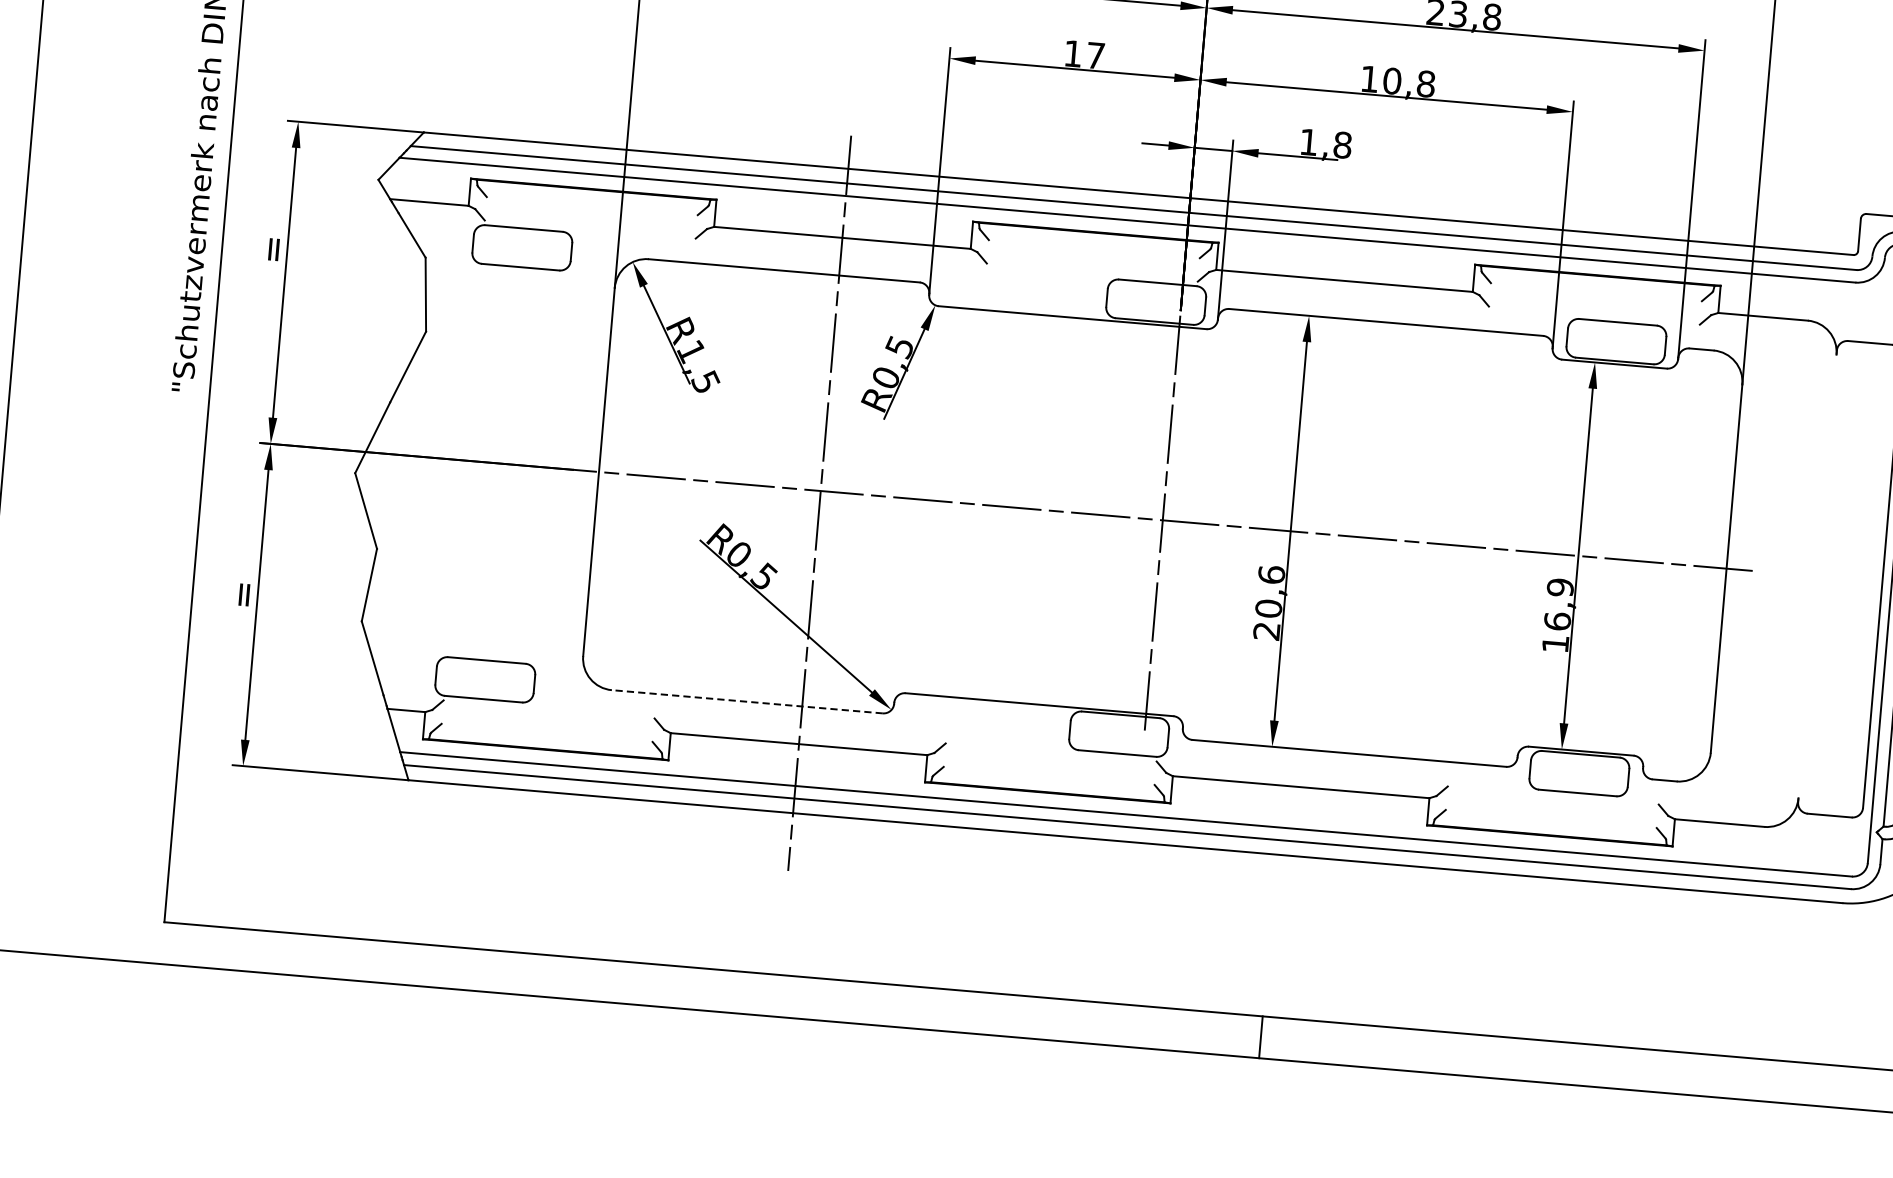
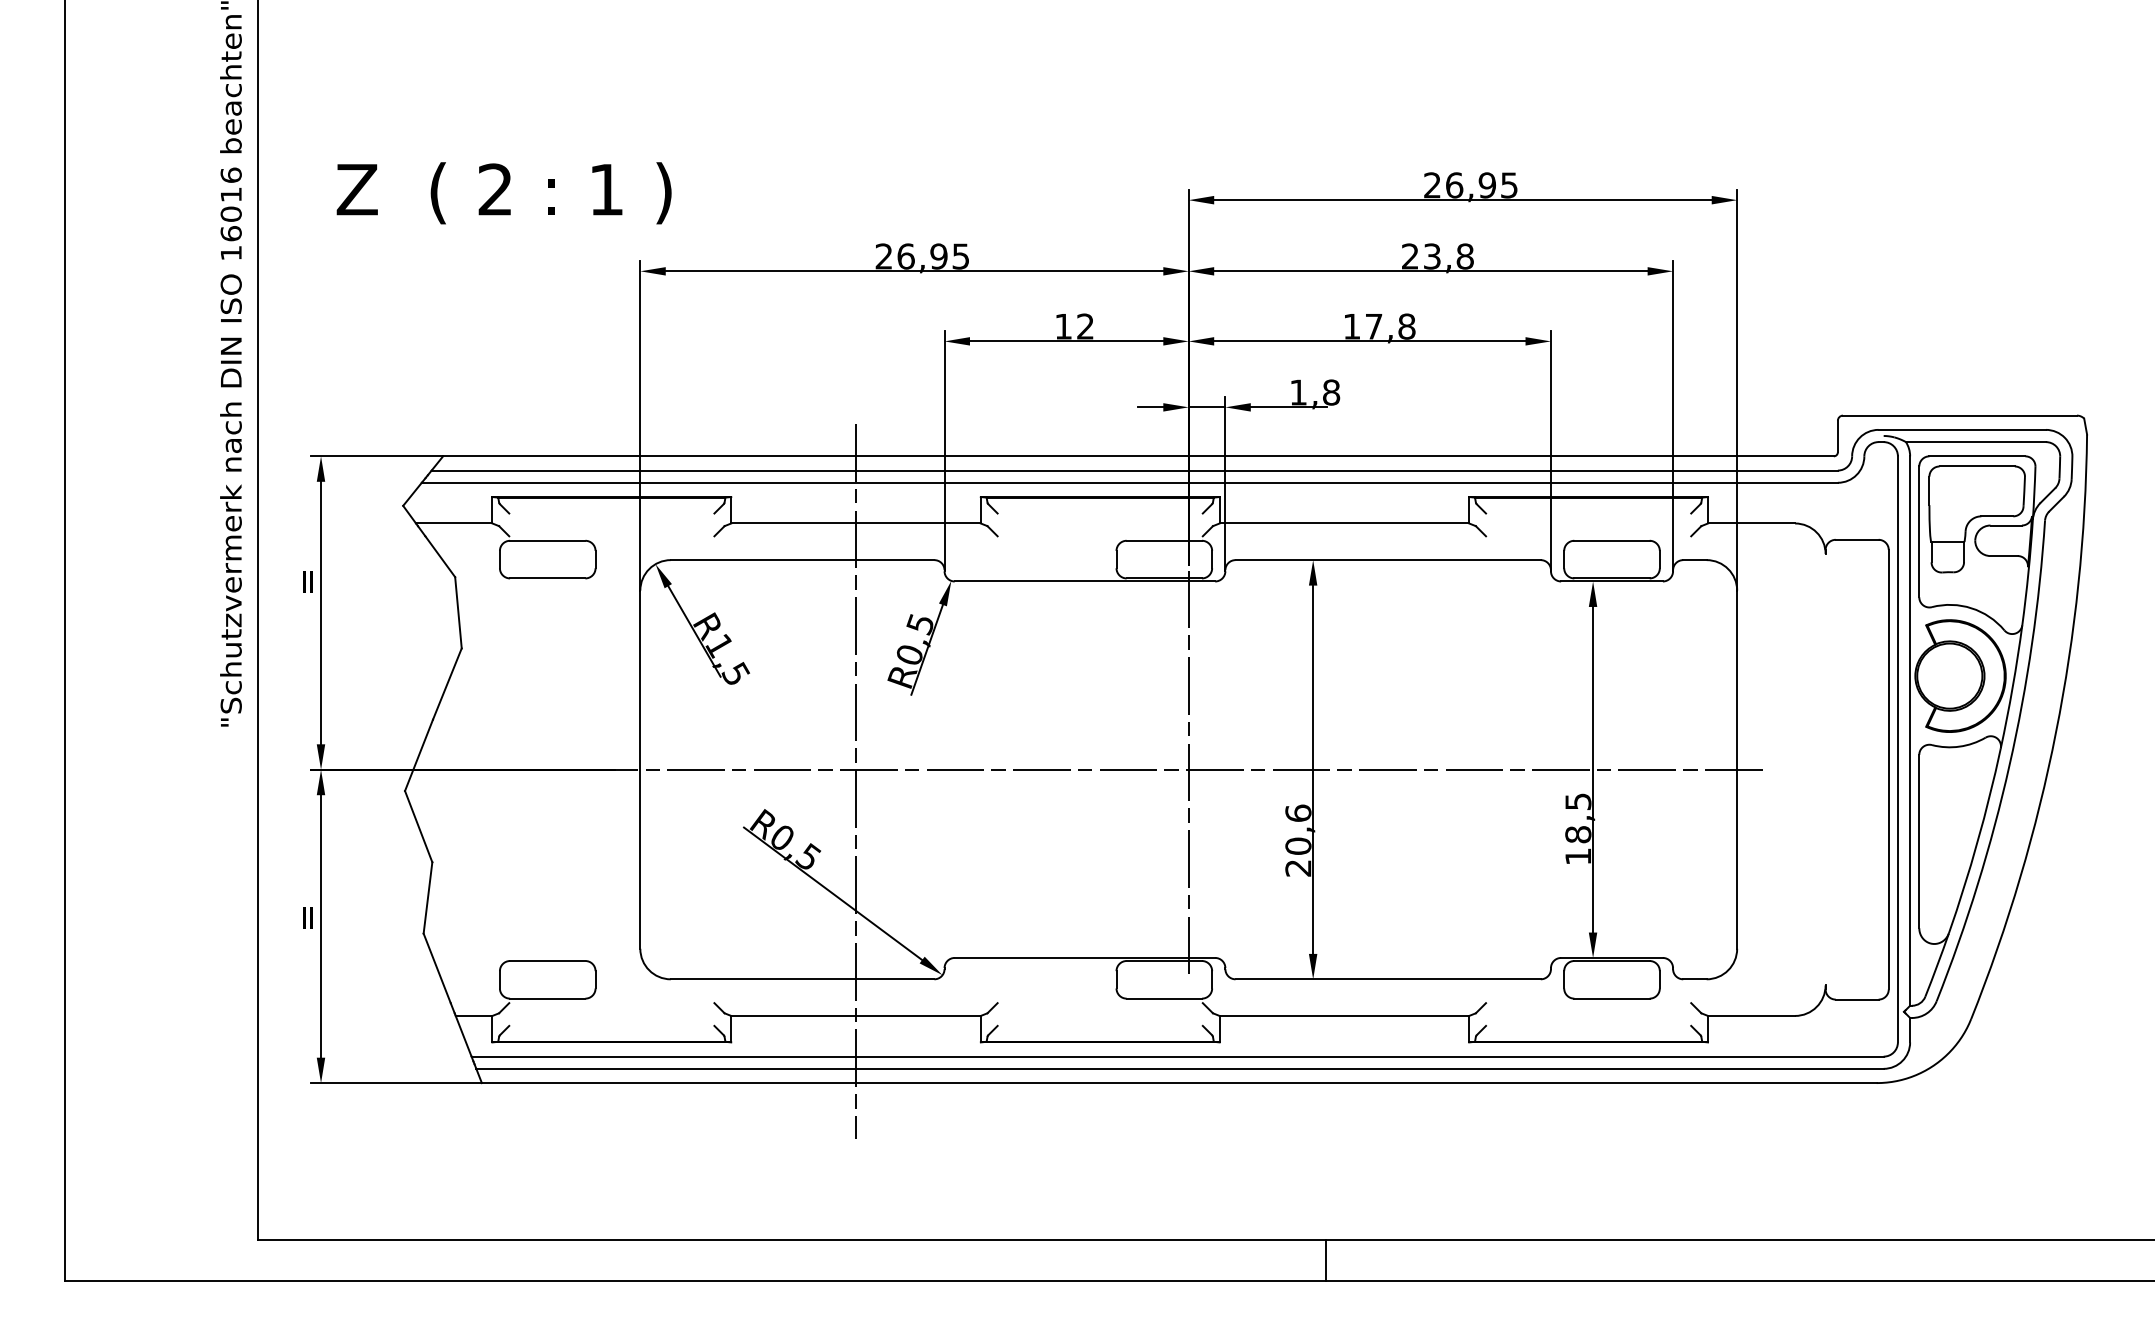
text: (1095, 55) -> (1085, 326), 17 -> 12
text: (1391, 80) -> (1373, 326), 10,8 -> 17,8
text: (1559, 604) -> (1578, 818), 16,9 -> 18,5
line: (747, 701) -> (802, 979), dashed -> solid

